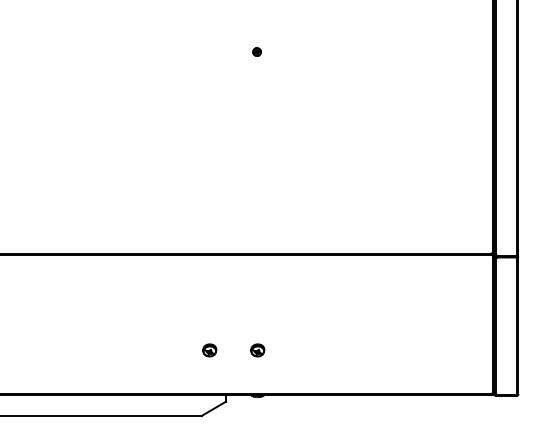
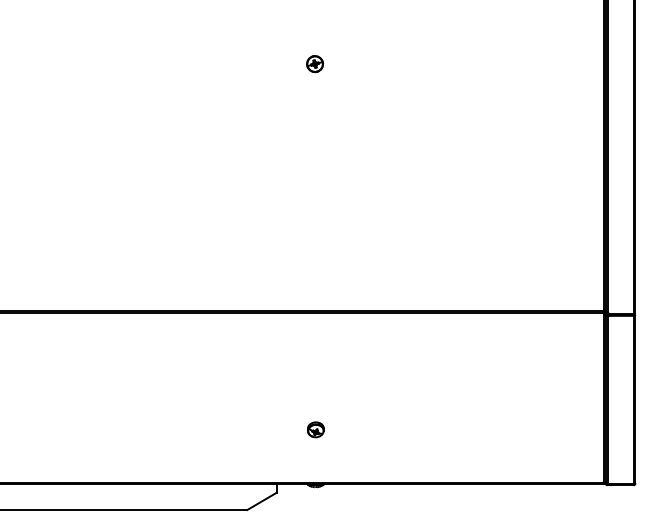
part: (256, 51) -> (314, 63), size x1.67
part: (209, 350) -> (256, 429), removed

